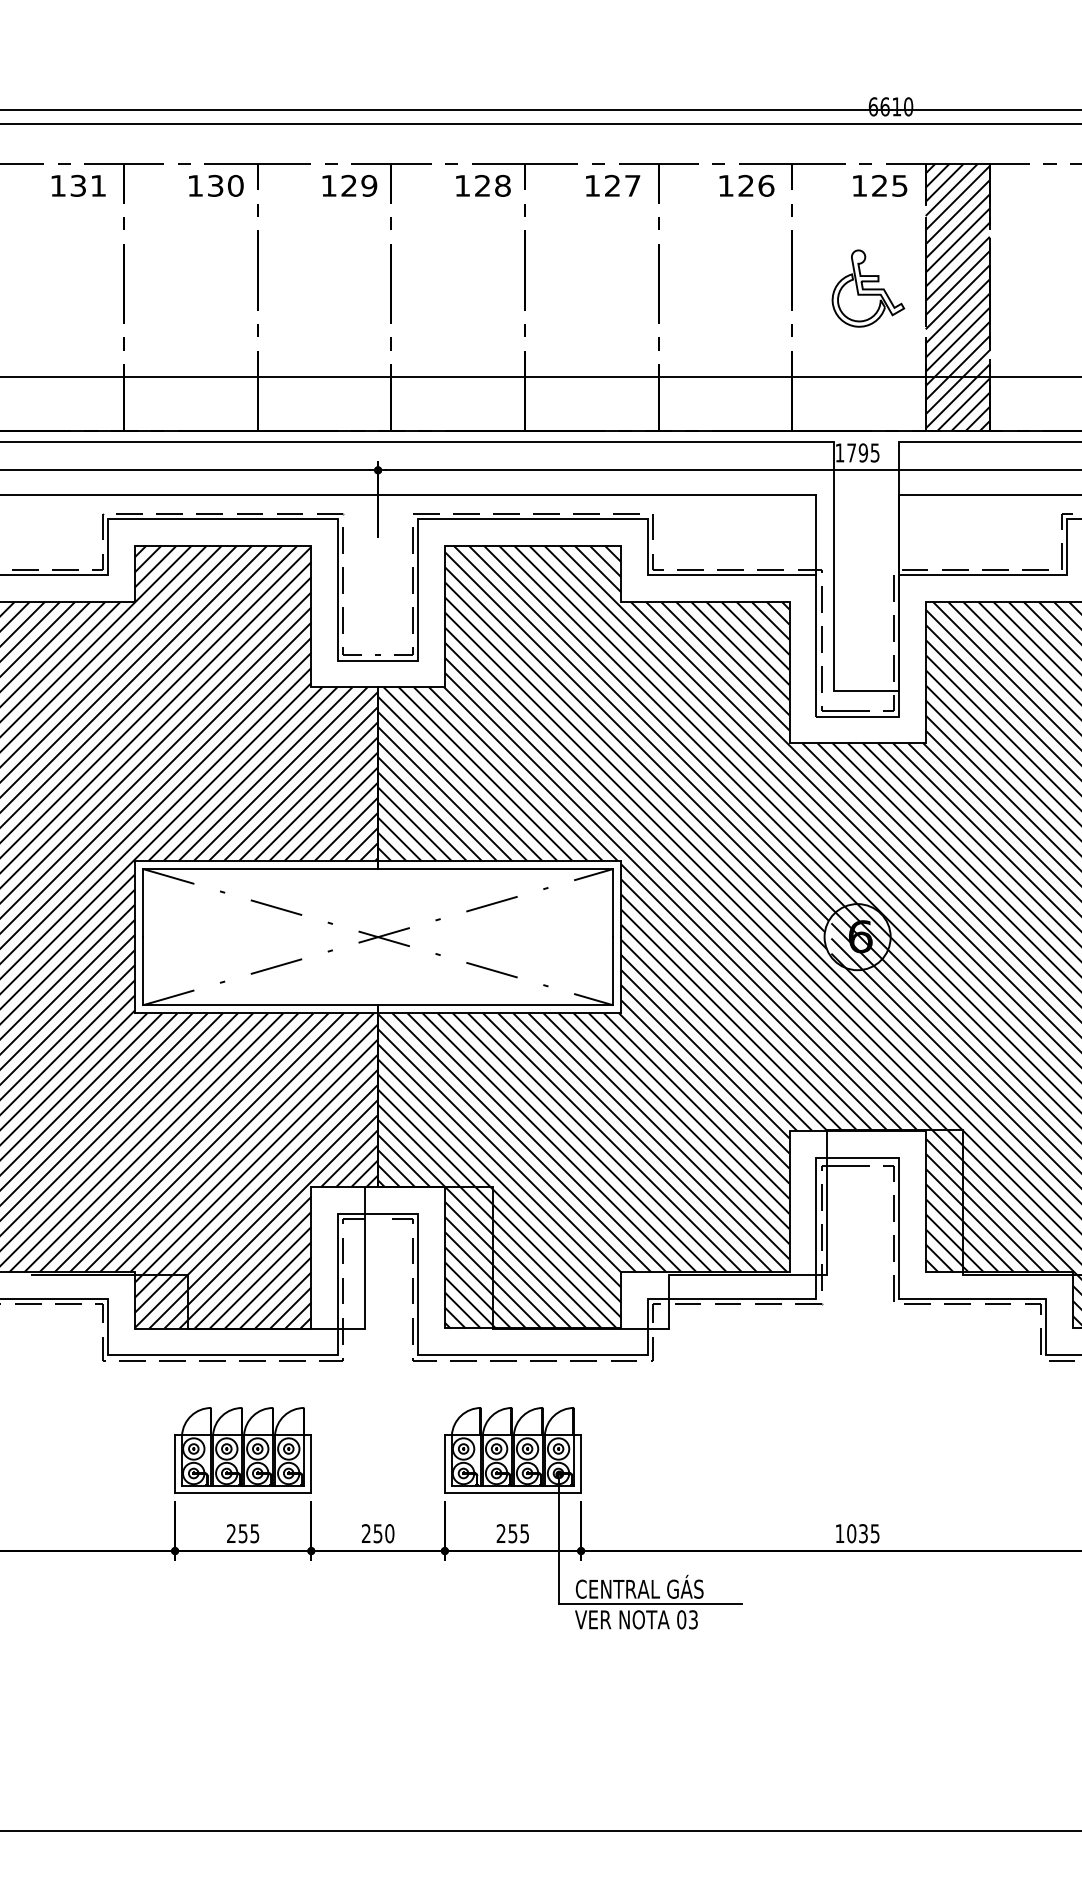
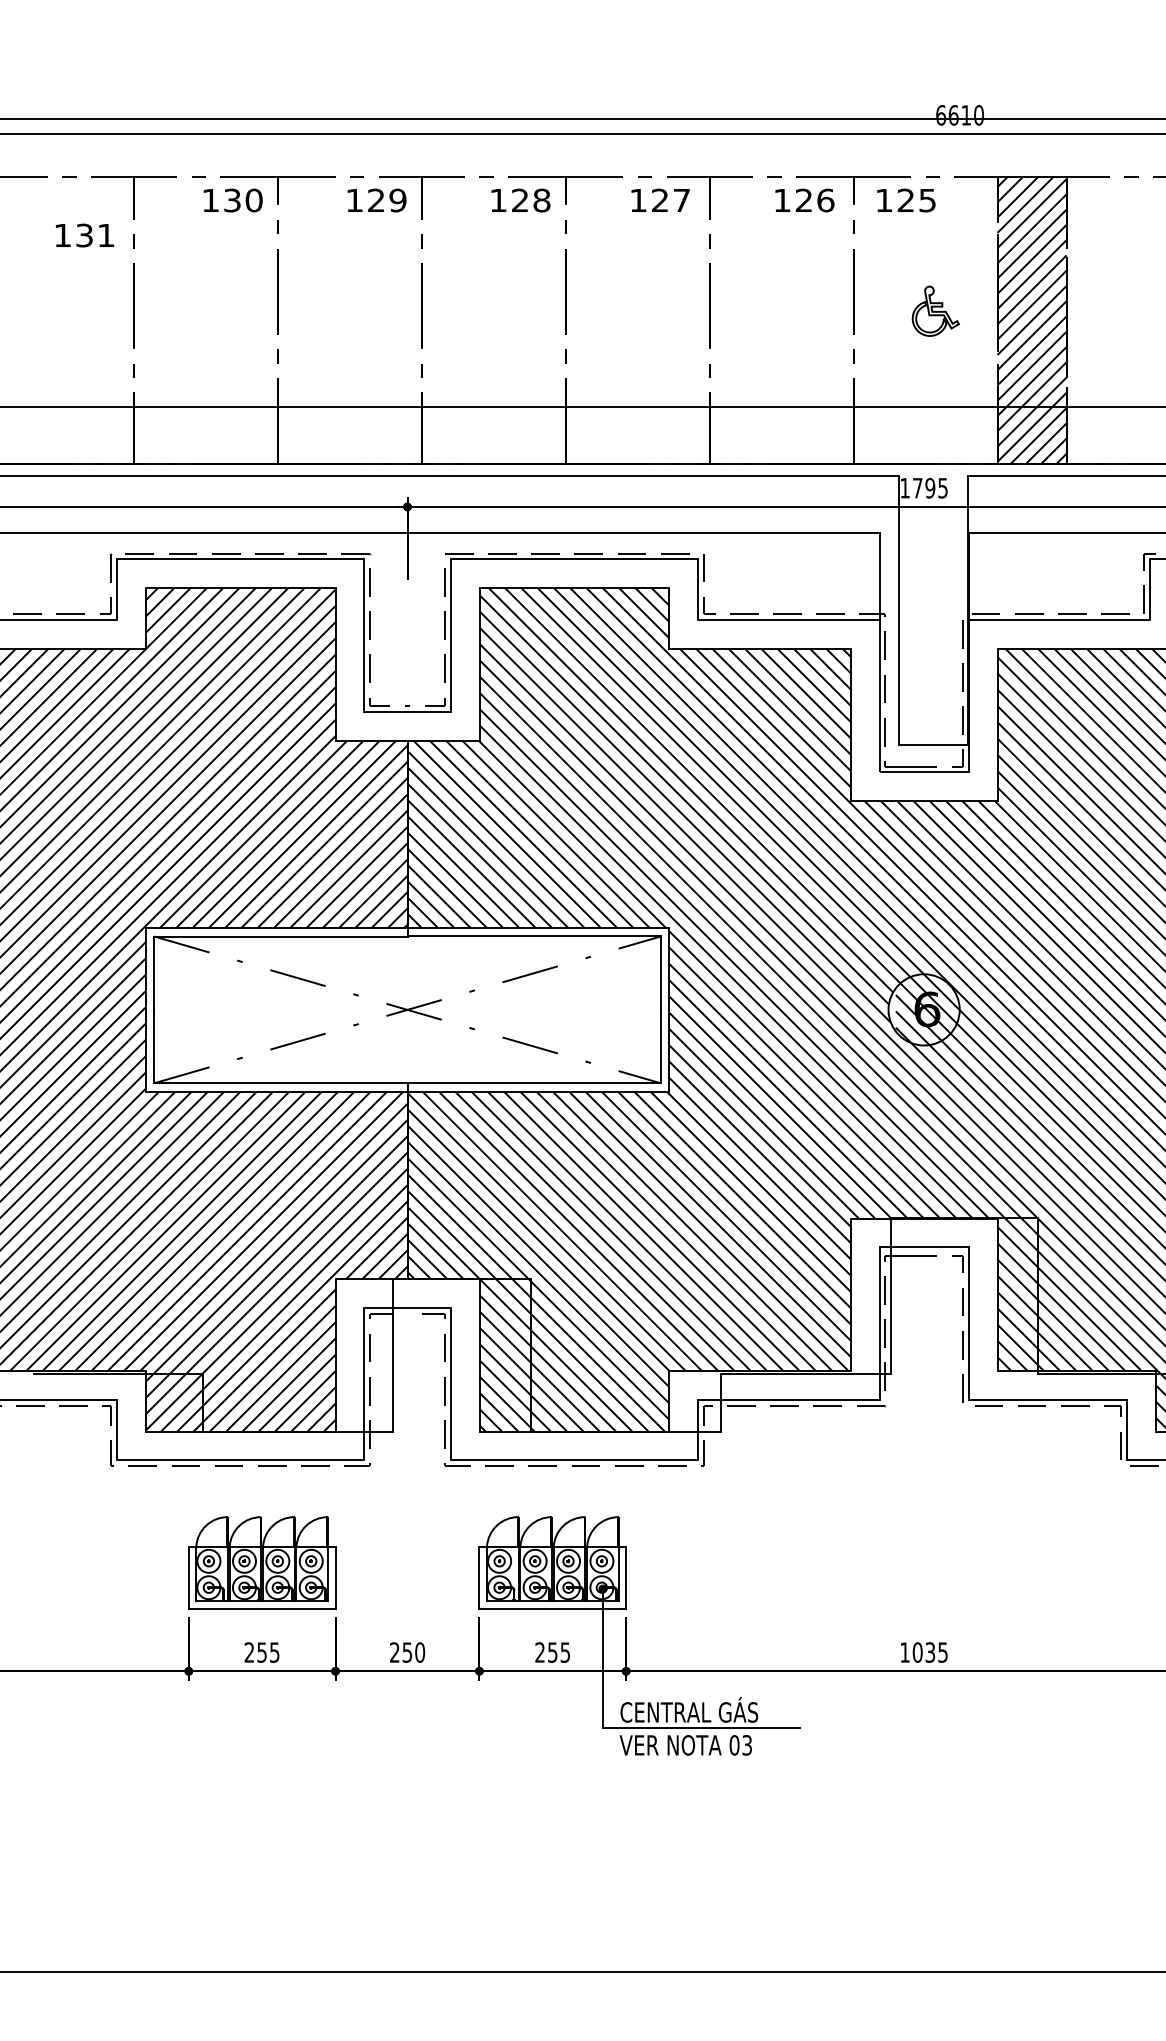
text: (78, 185) -> (84, 235), moved
text: (880, 185) -> (906, 200), moved
part: (868, 288) -> (935, 311), size x0.6

